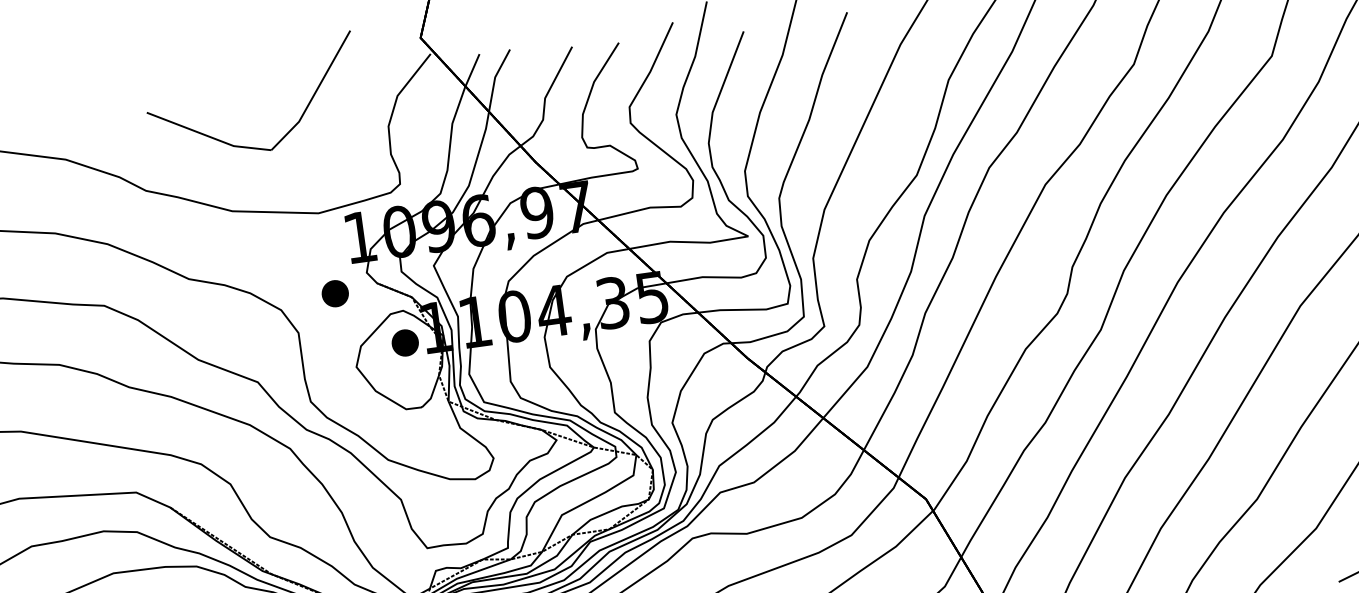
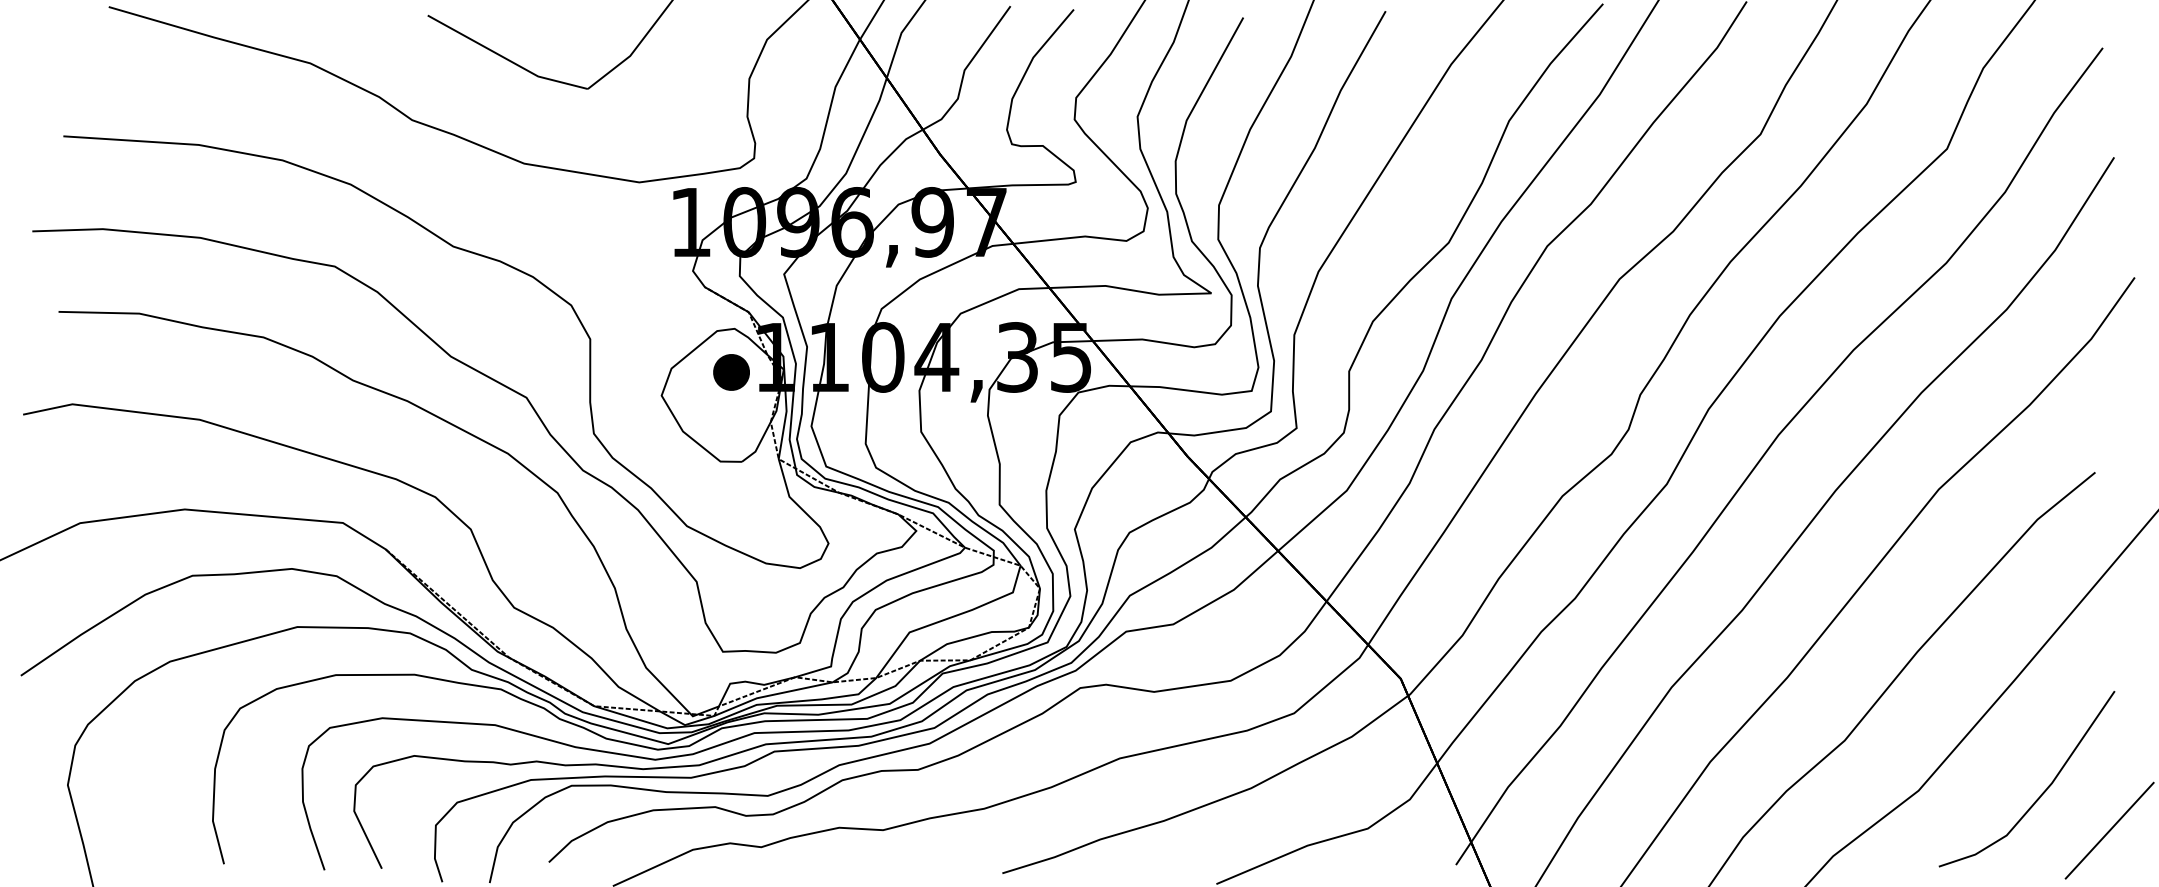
part: (335, 293) -> (646, 293), removed

